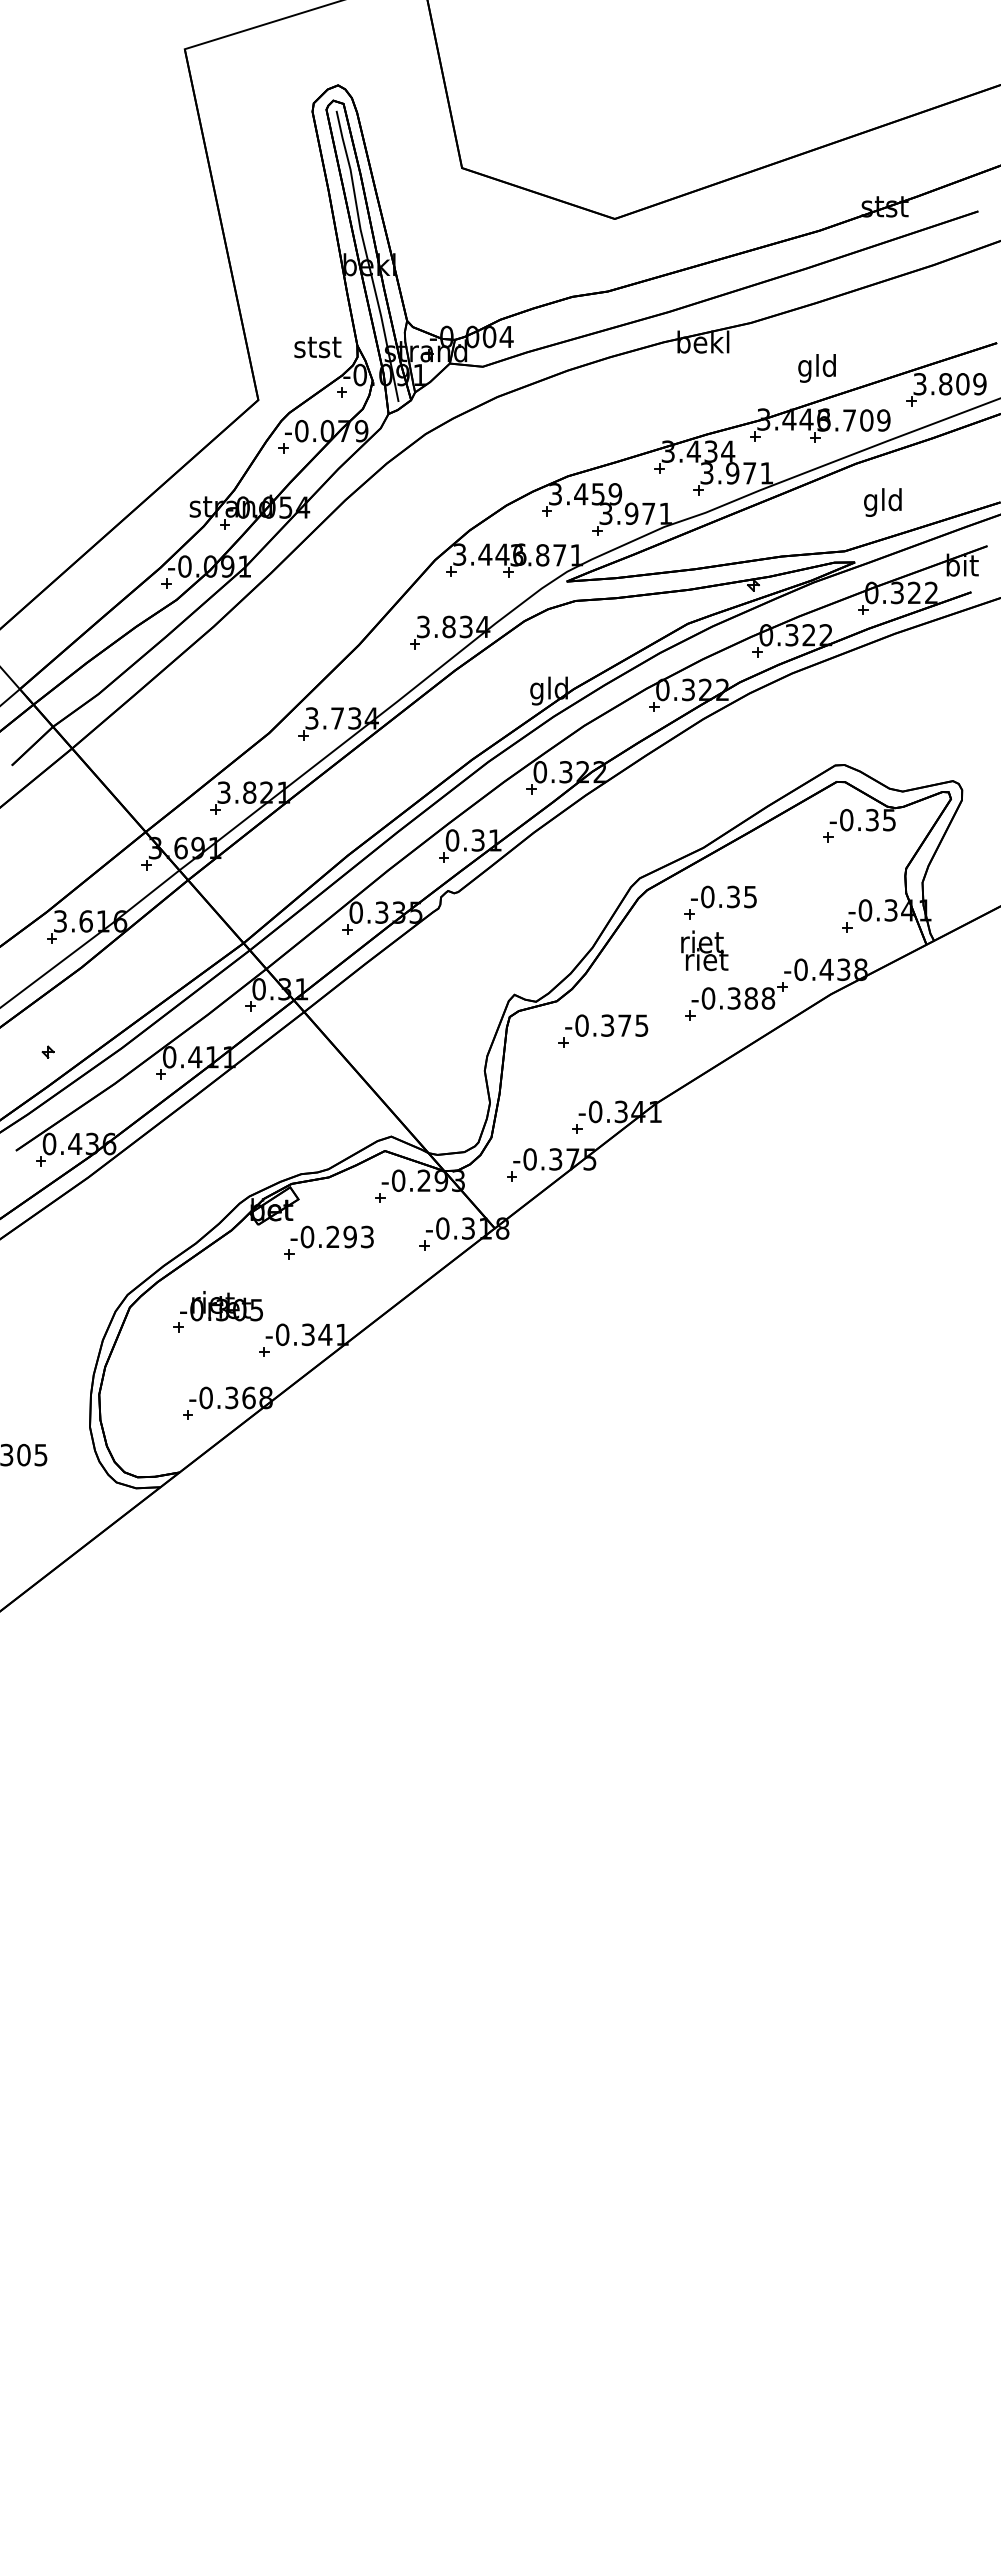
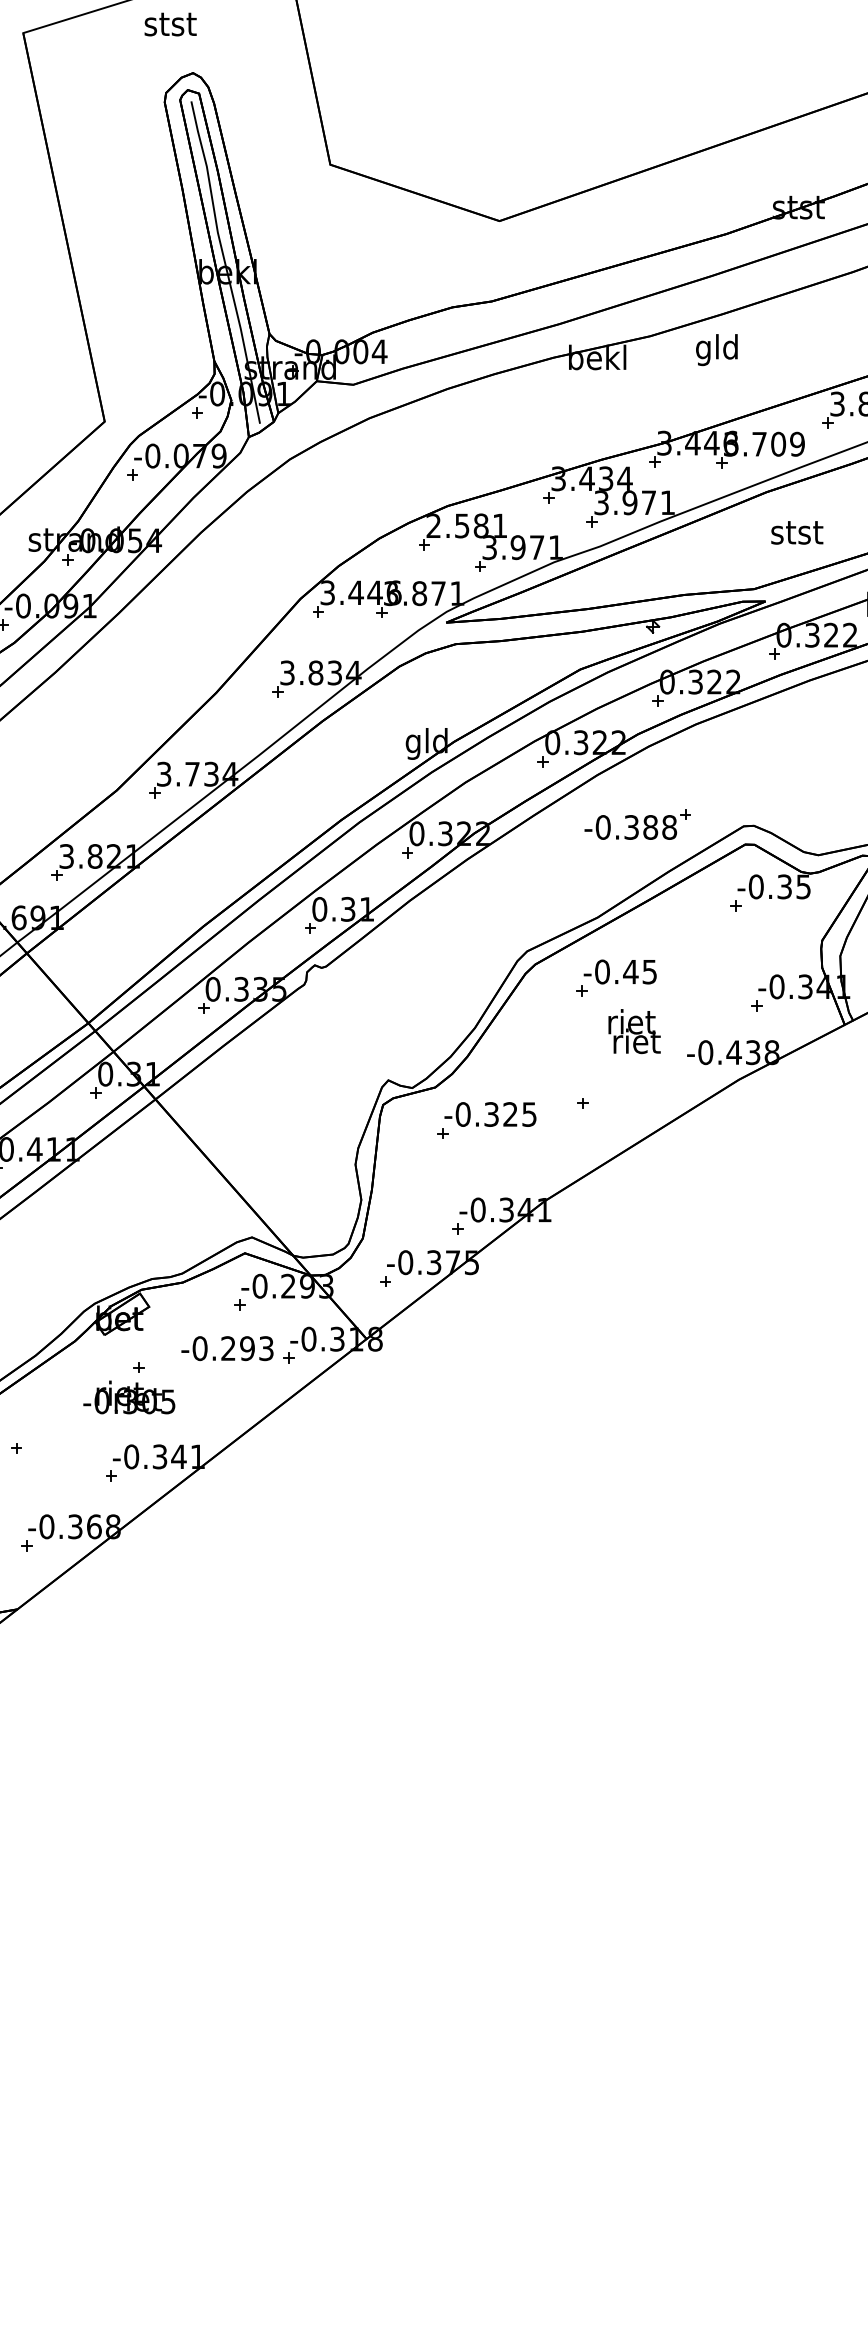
text: (317, 347) -> (170, 24), moved
text: (816, 368) -> (716, 350), moved
text: (585, 494) -> (467, 526), 3.459 -> 2.581
text: (883, 502) -> (797, 535), gld -> stst
text: (733, 896) -> (630, 971), -0.35 -> -0.45
text: (704, 950) -> (634, 1031), moved
part: (739, 995) -> (637, 824), moved
text: (624, 1025) -> (510, 1114), -0.375 -> -0.325
text: (331, 1236) -> (226, 1348), moved
text: (221, 1306) -> (129, 1397), moved

